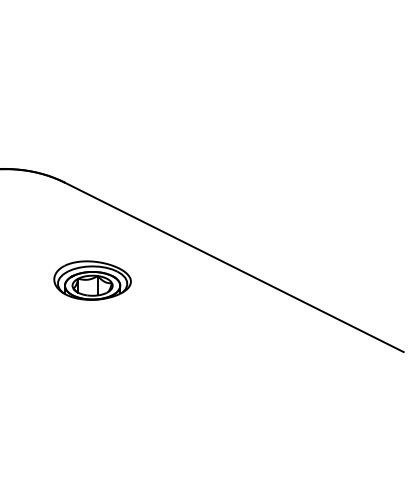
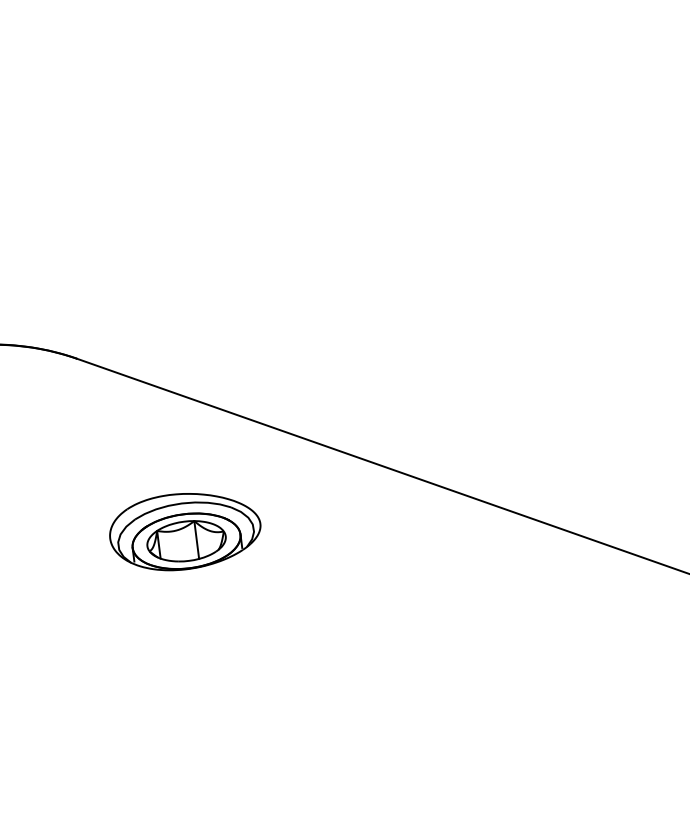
part: (92, 280) -> (185, 531), moved

